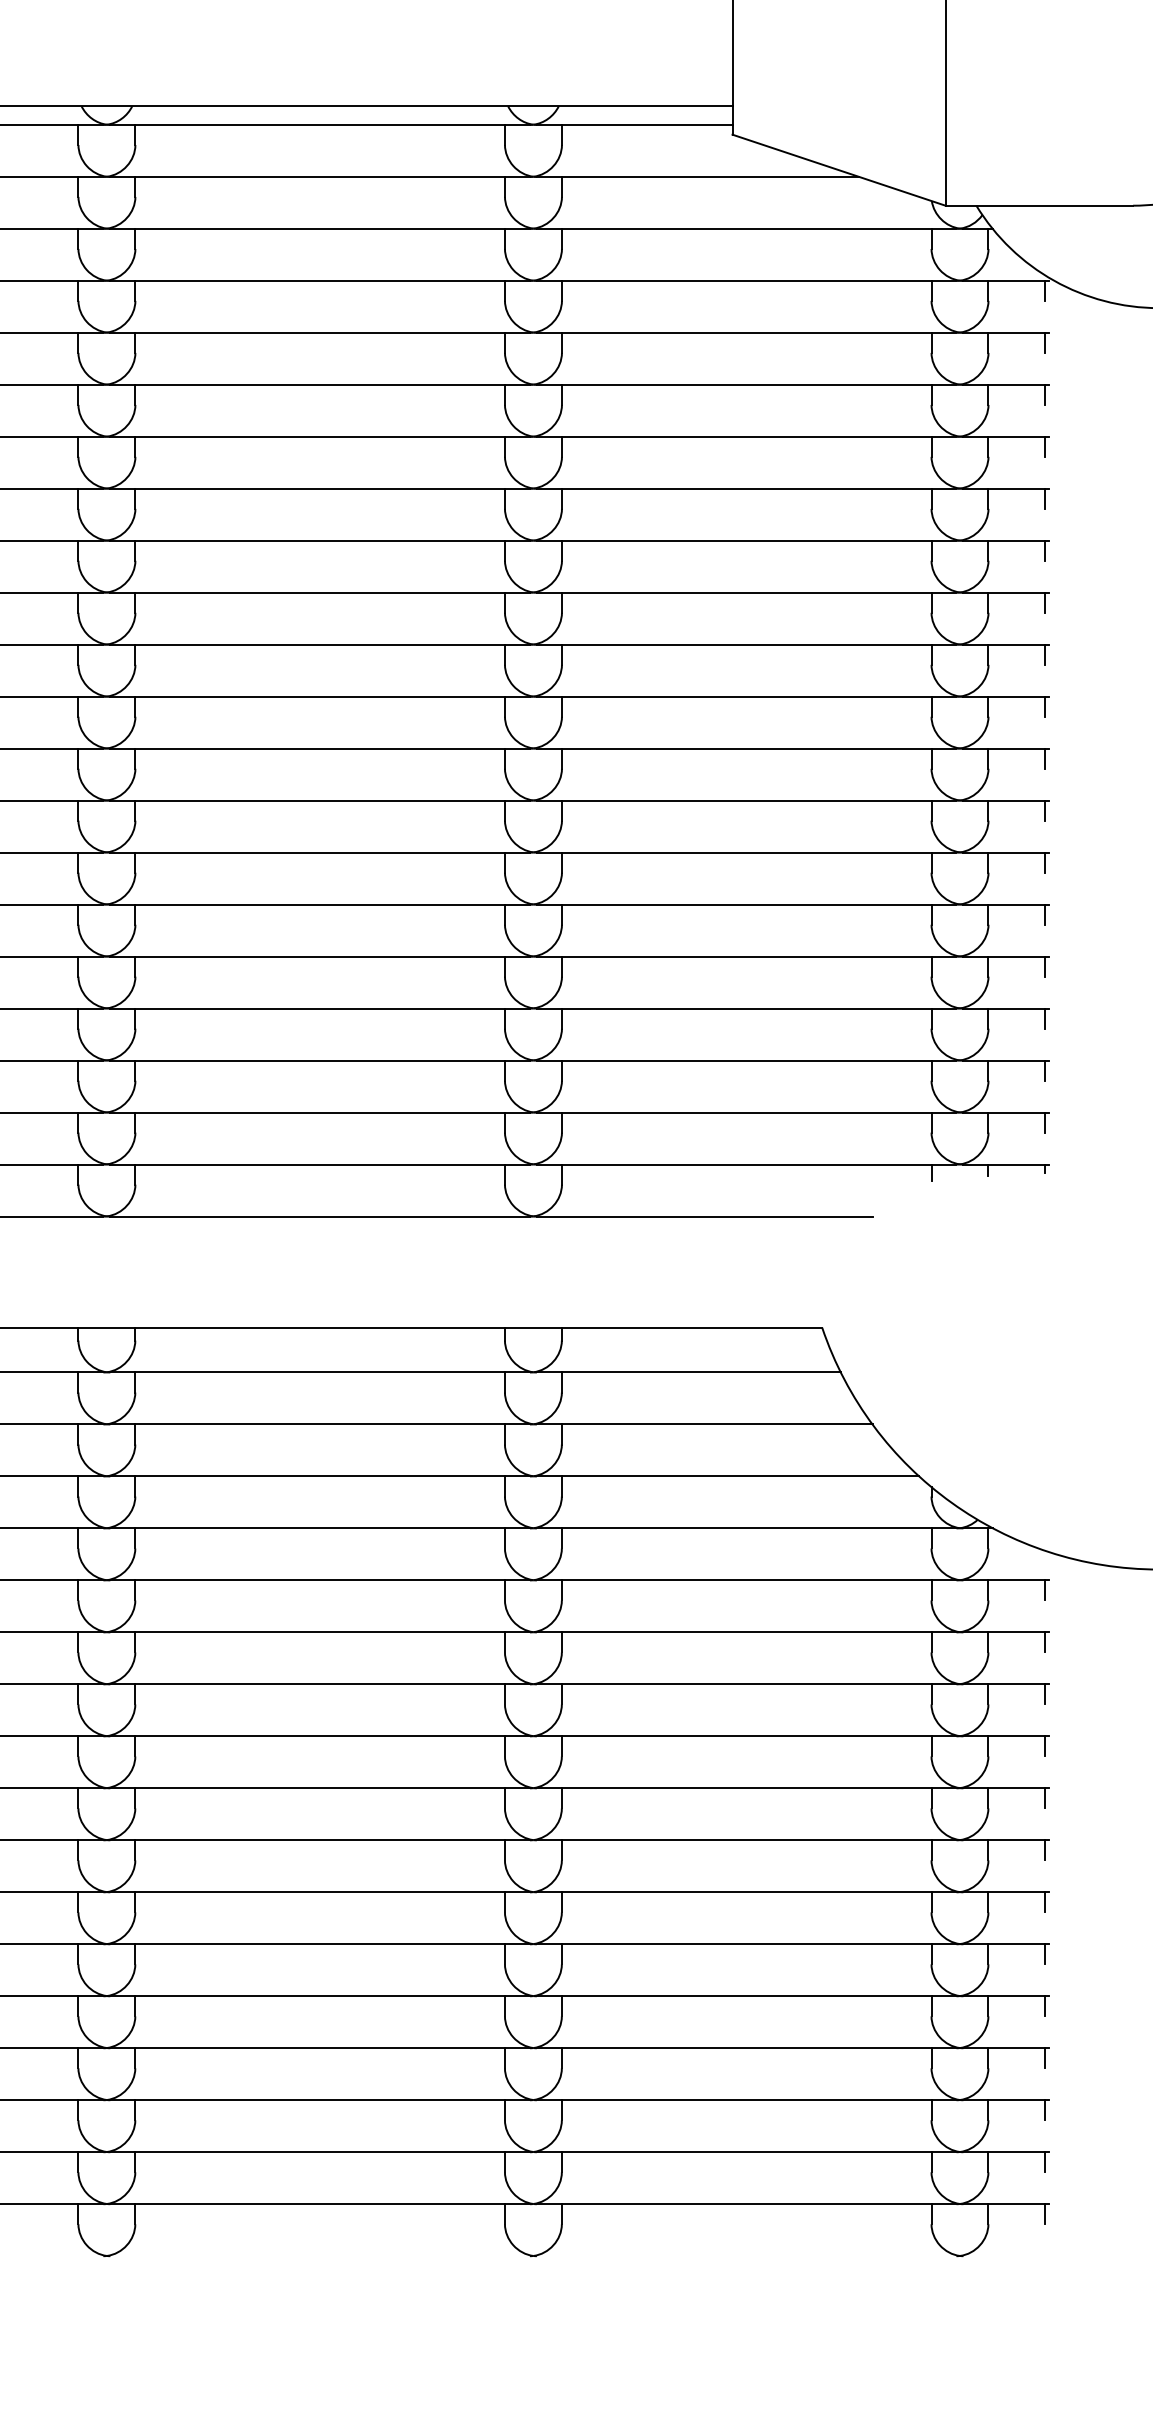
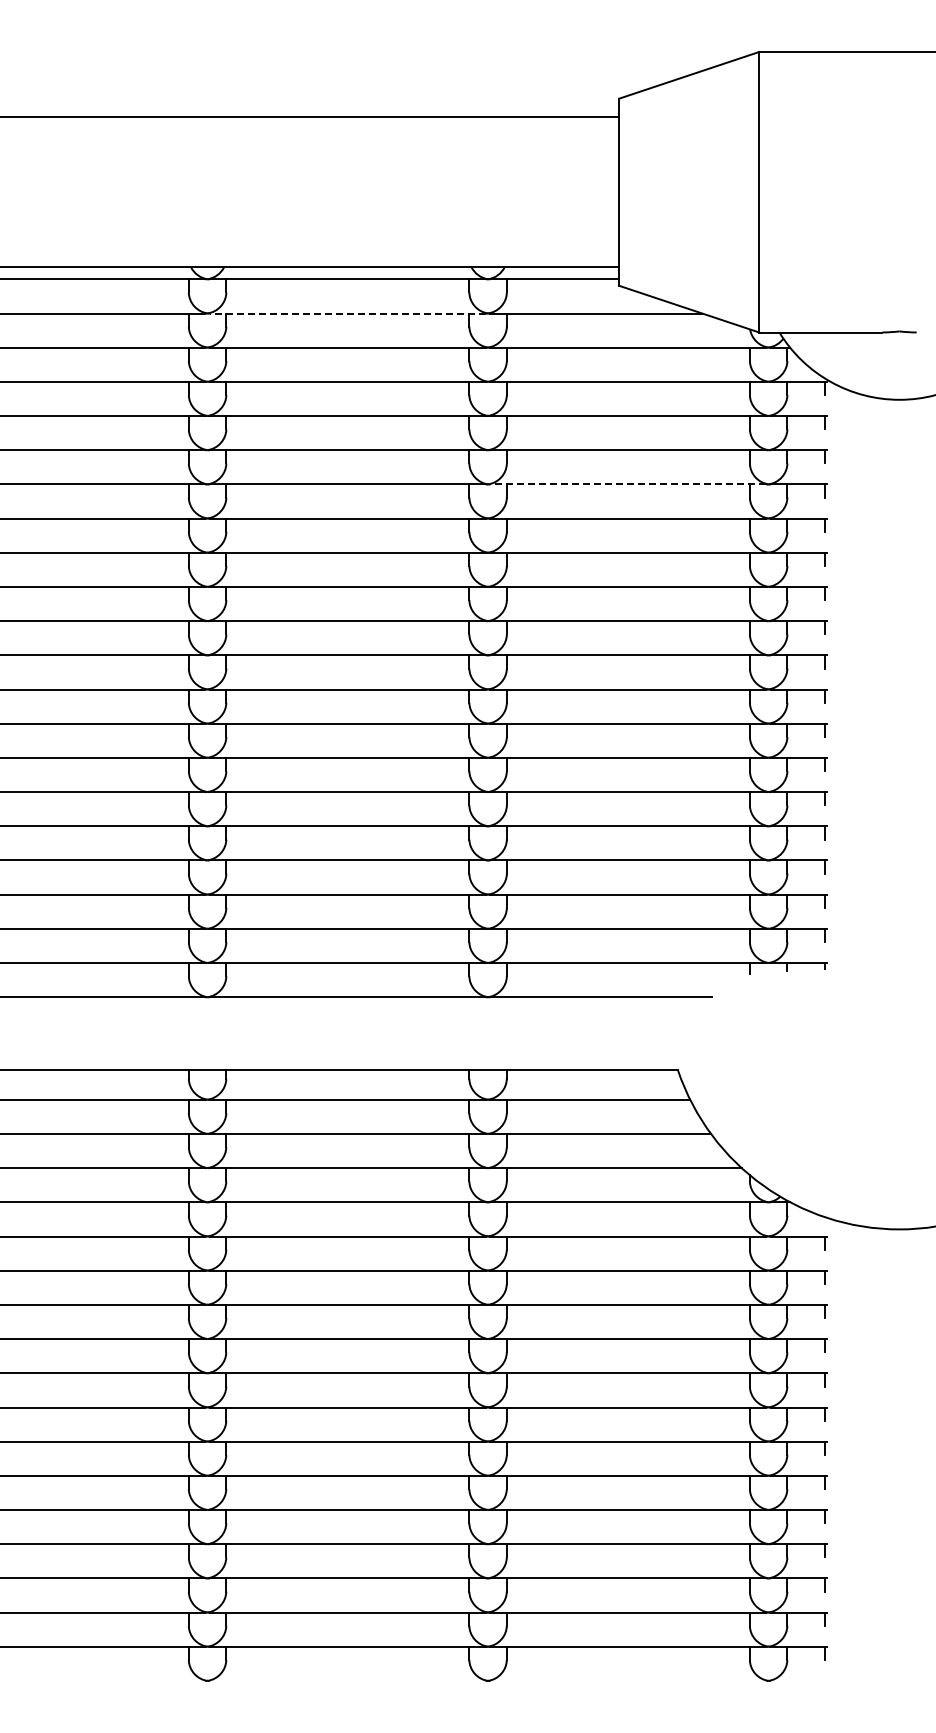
line: (319, 176) -> (347, 313), solid -> dashed
line: (746, 436) -> (628, 484), solid -> dashed

